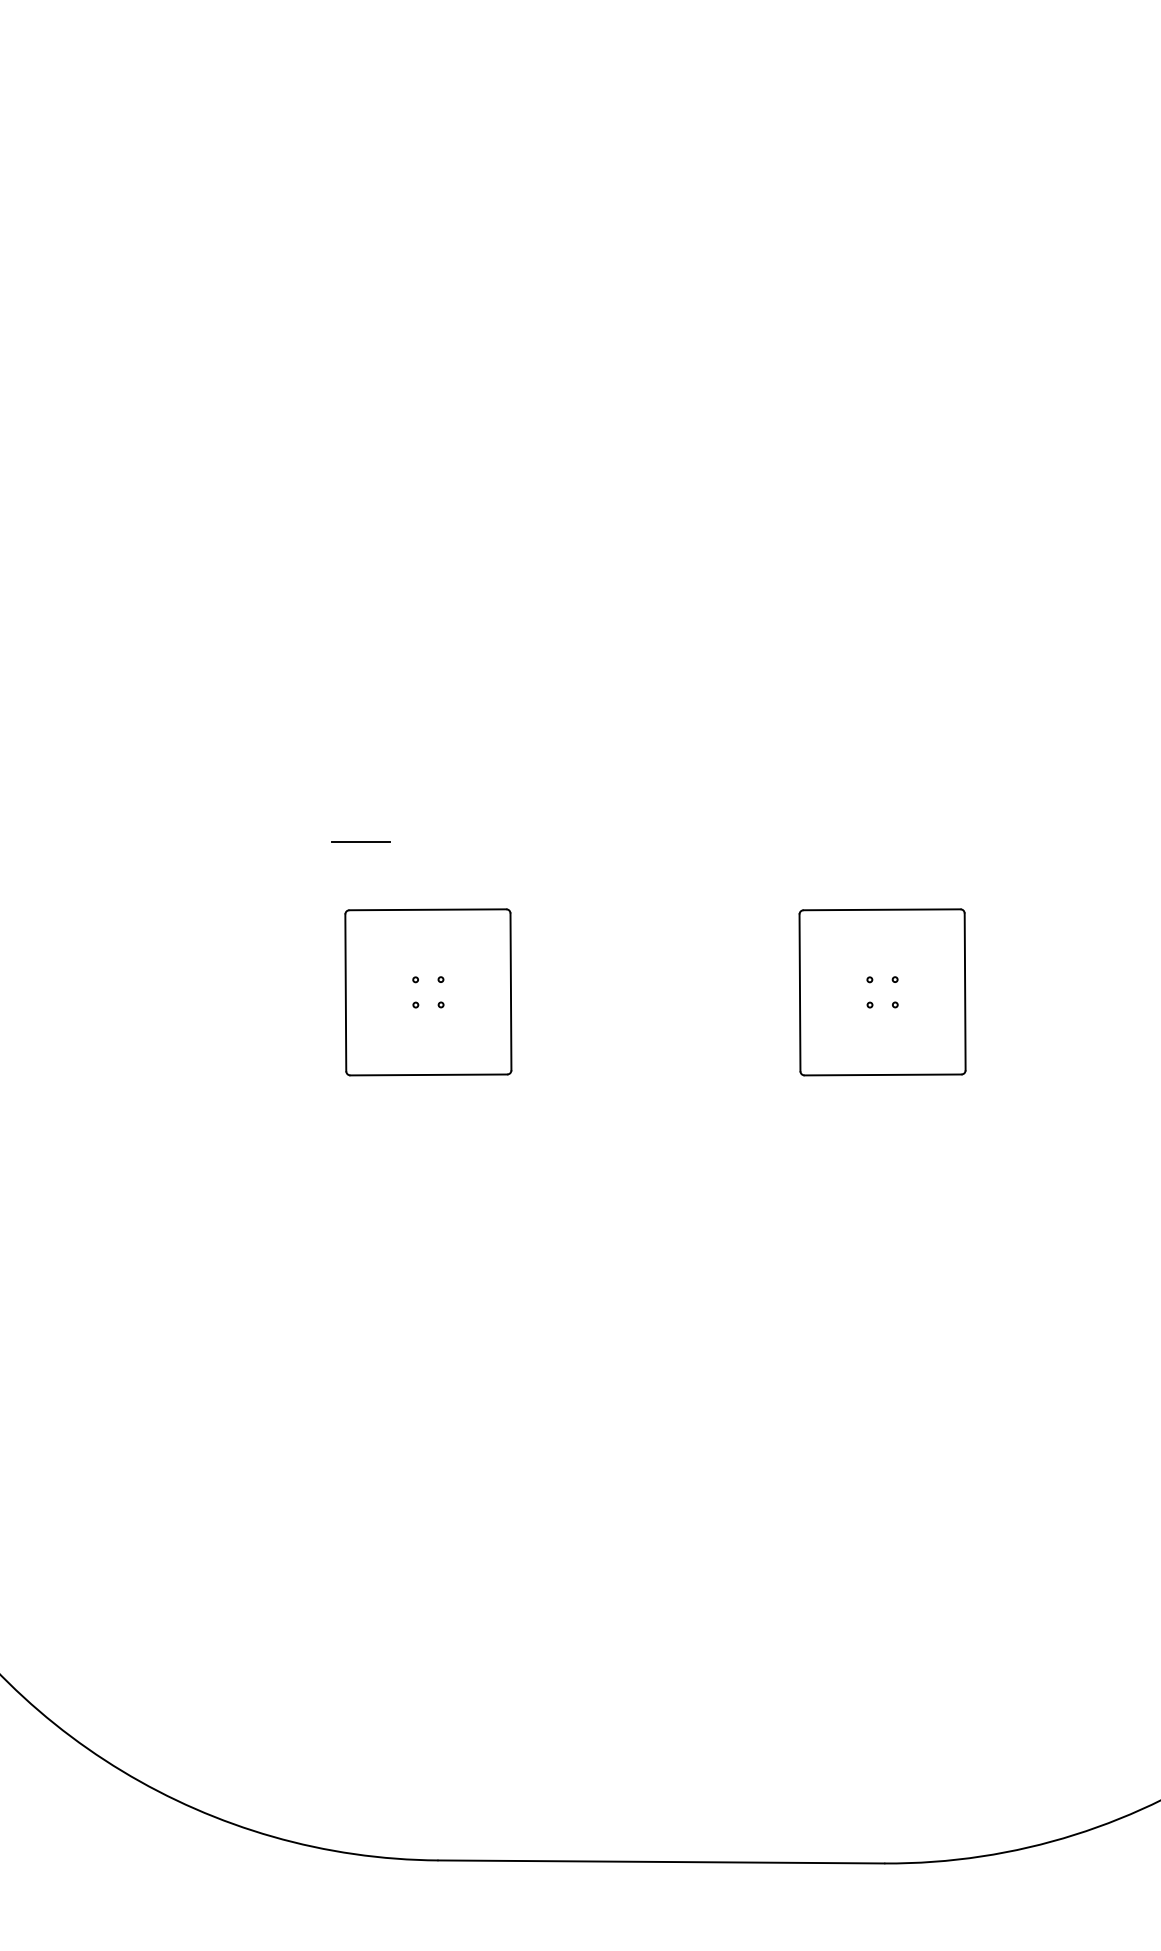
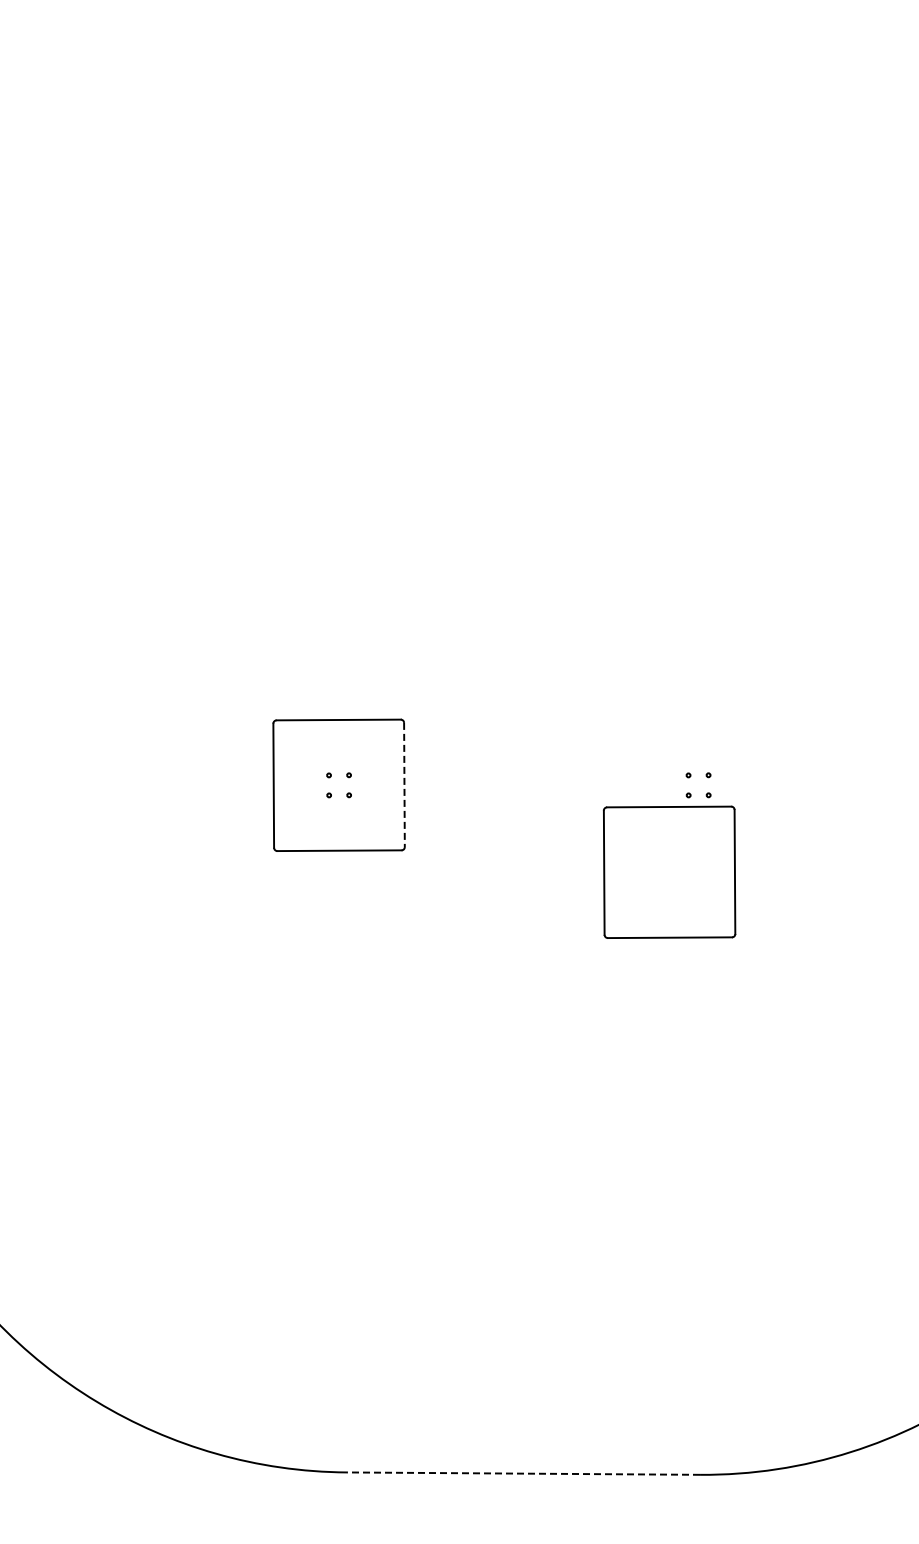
line: (360, 842) -> (285, 666), removed
part: (882, 991) -> (669, 871), moved
line: (511, 992) -> (404, 785), solid -> dashed
line: (661, 1861) -> (523, 1473), solid -> dashed

